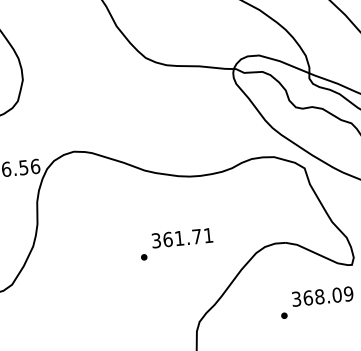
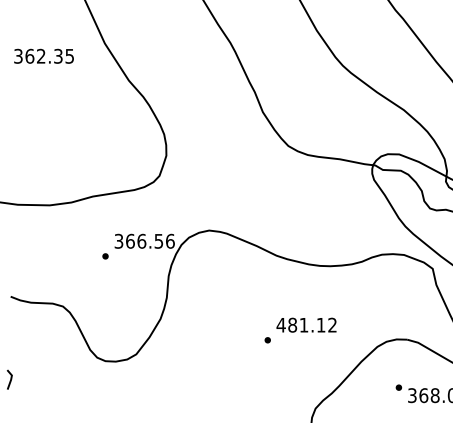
text: (181, 237) -> (306, 324), 361.71 -> 481.12
part: (283, 315) -> (398, 387), moved

